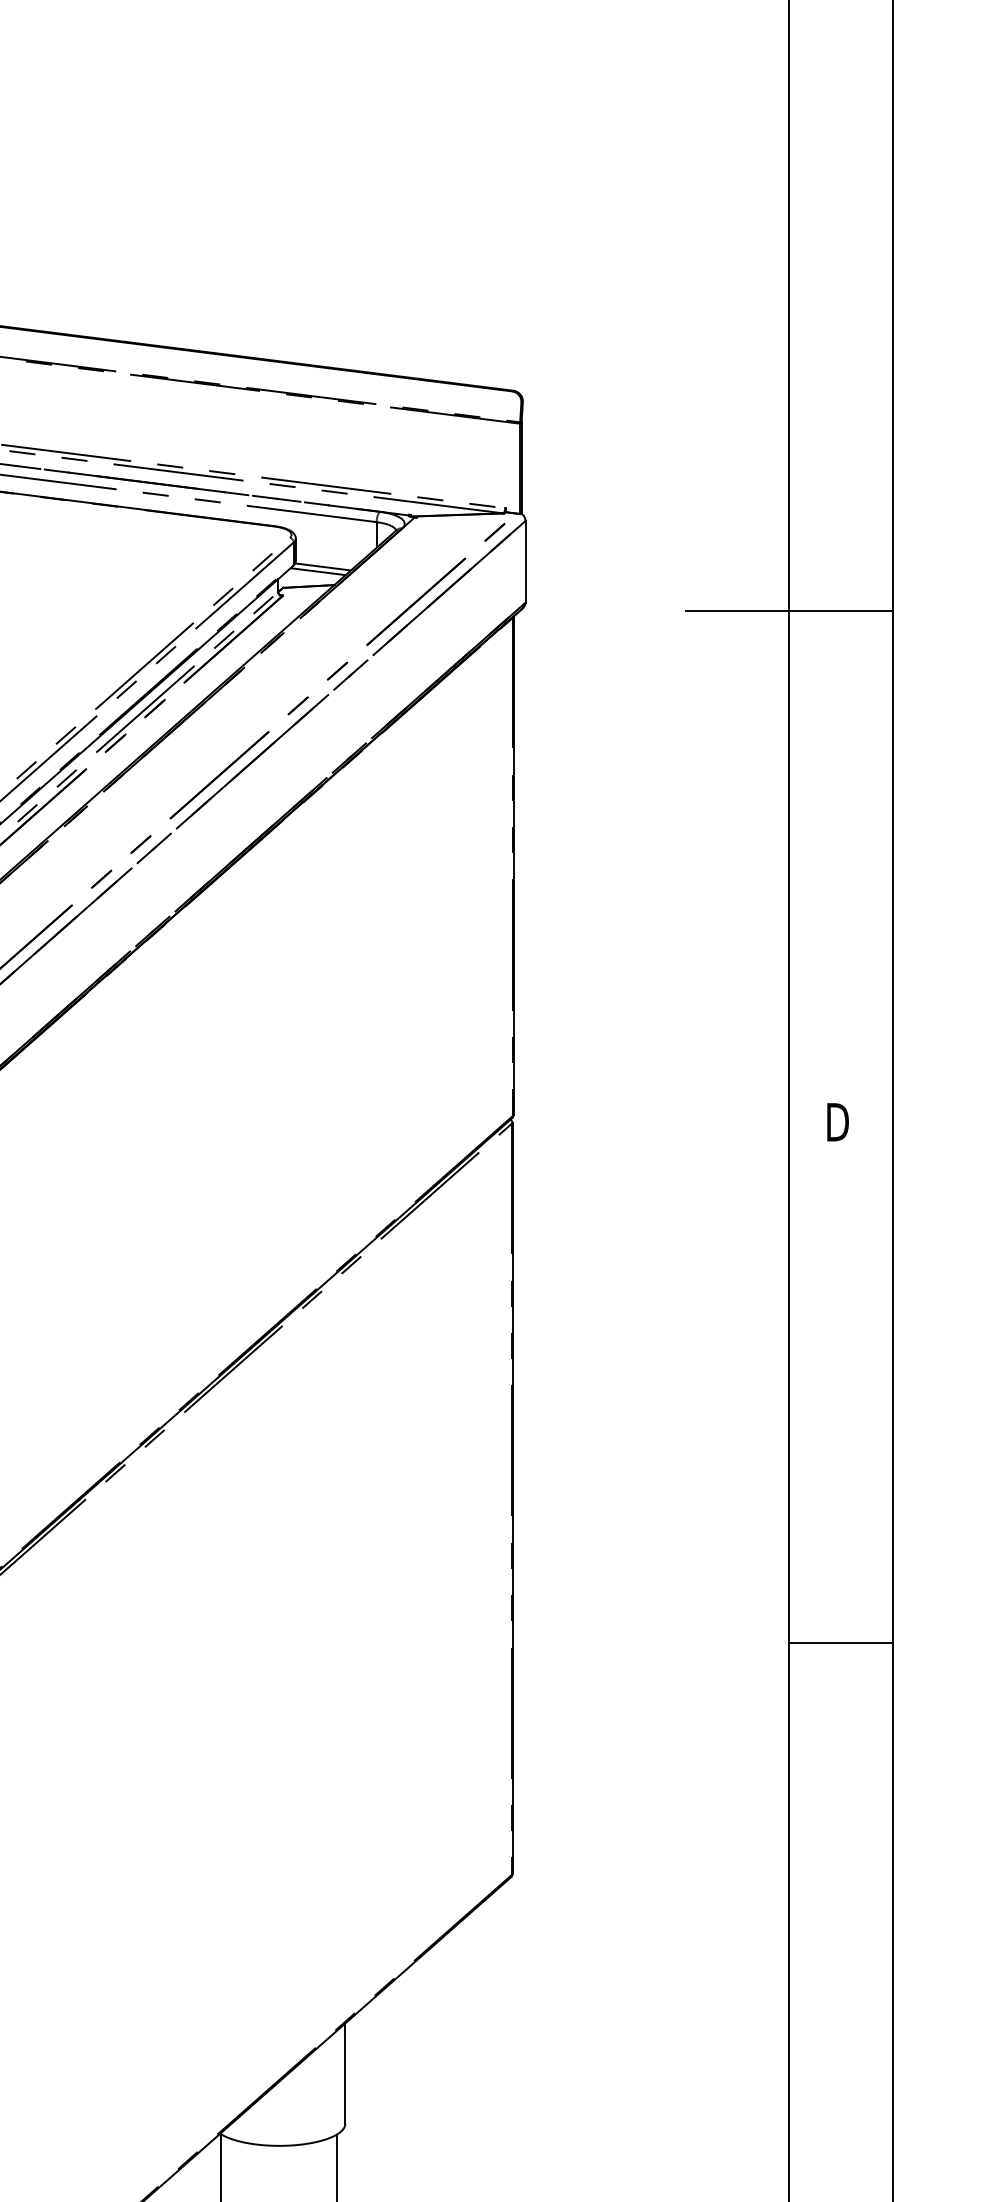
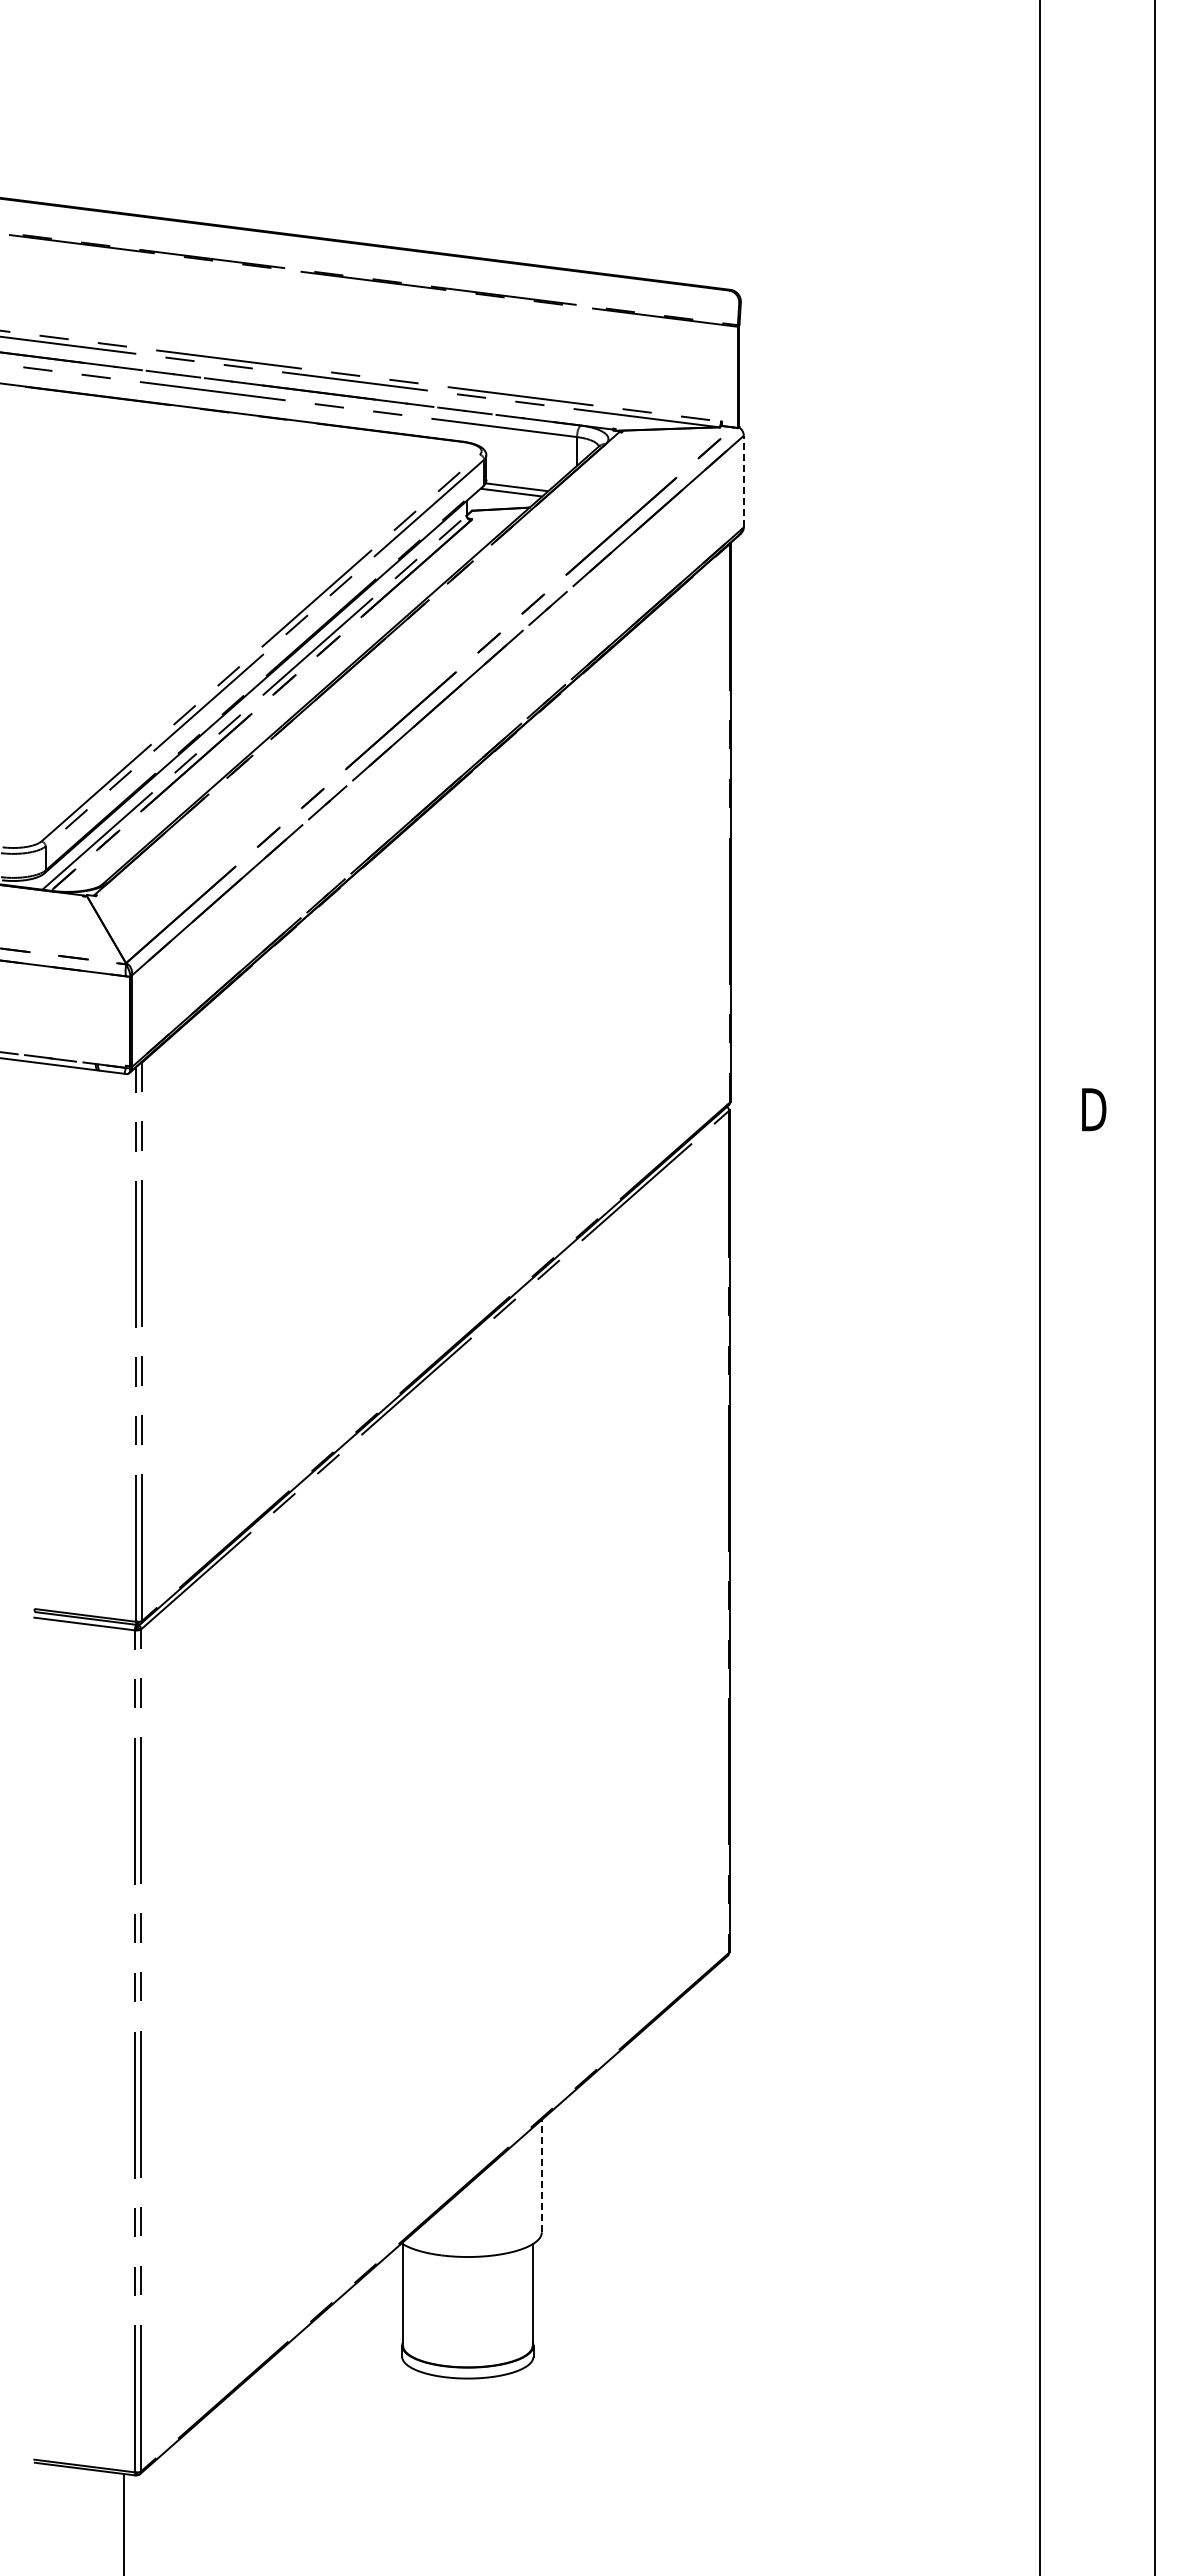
line: (525, 561) -> (743, 481), solid -> dashed
line: (789, 610) -> (1039, 536), removed
line: (841, 1643) -> (1097, 1693), removed
line: (344, 2073) -> (541, 2175), solid -> dashed

